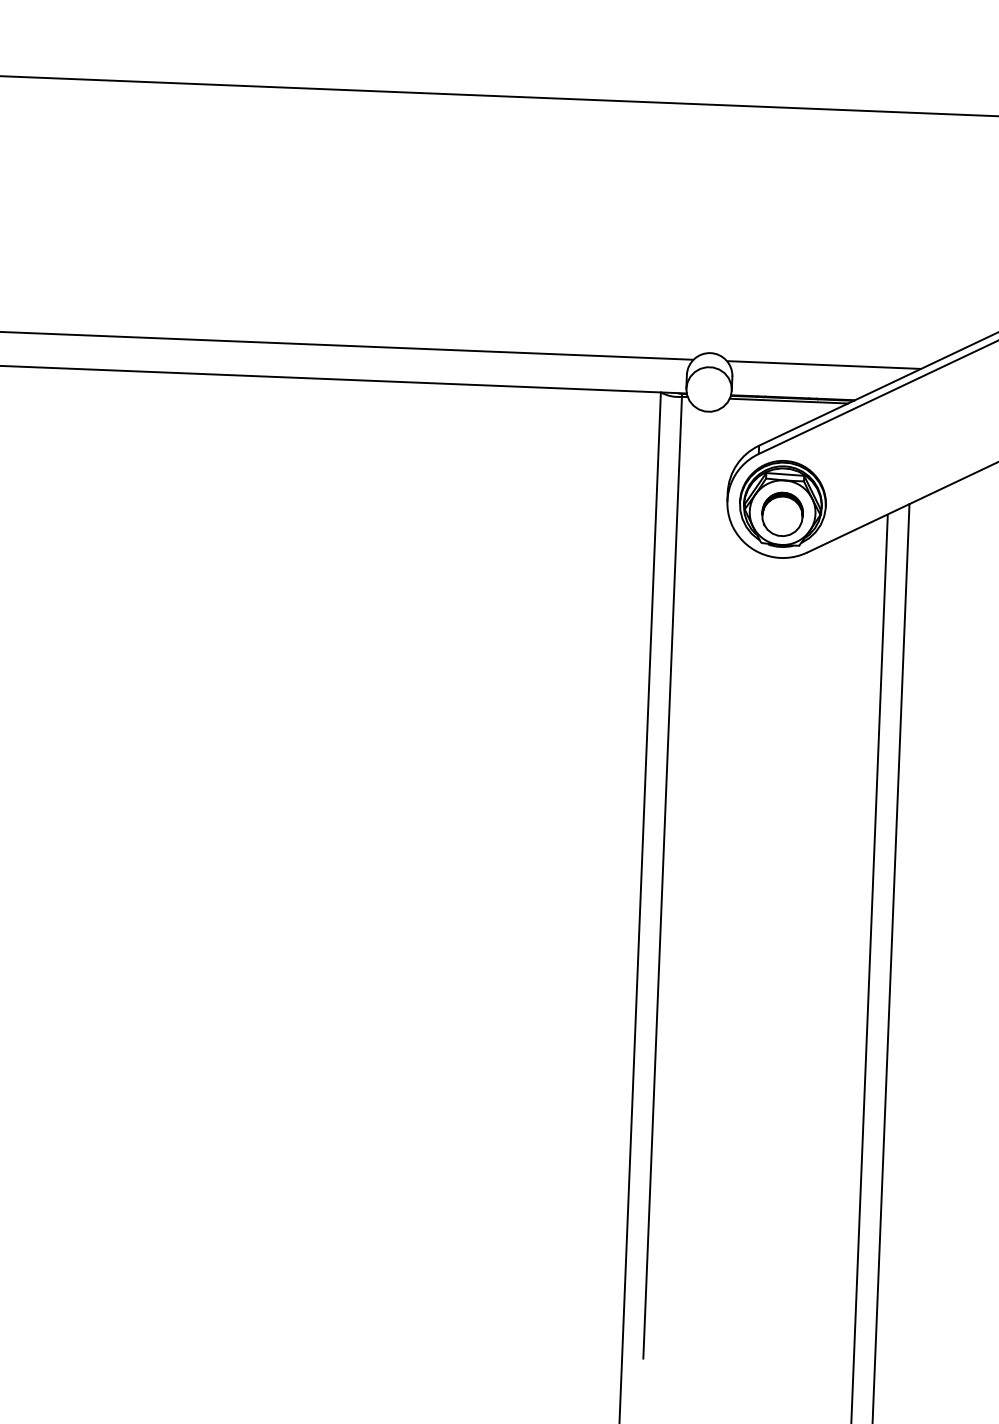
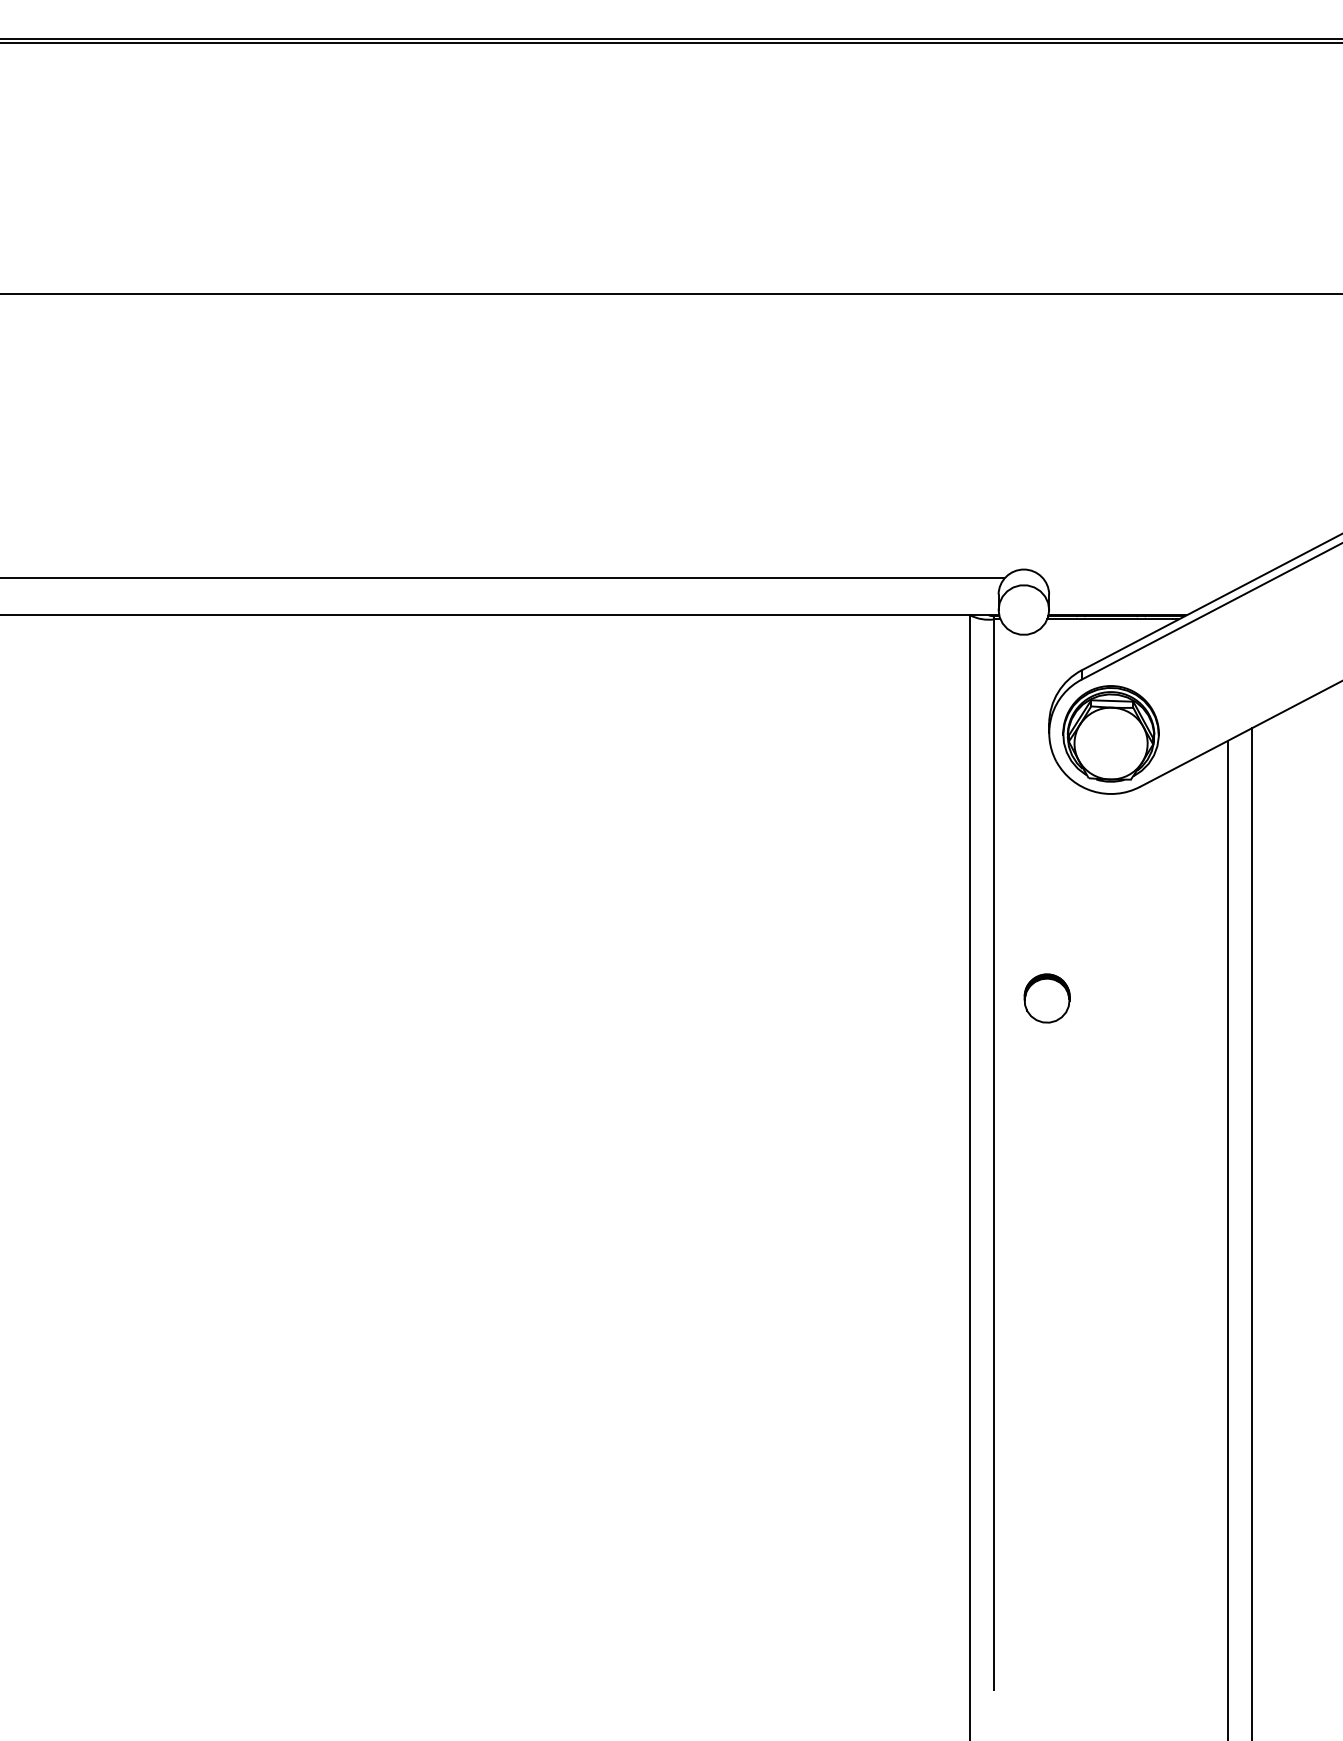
line: (824, 364) -> (1150, 577), removed
part: (782, 514) -> (1046, 998), moved

